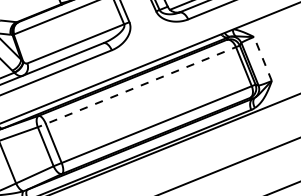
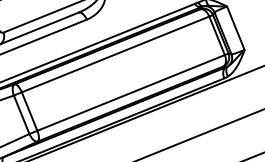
line: (262, 59) -> (235, 28), dashed -> solid
line: (138, 86) -> (113, 55), dashed -> solid

